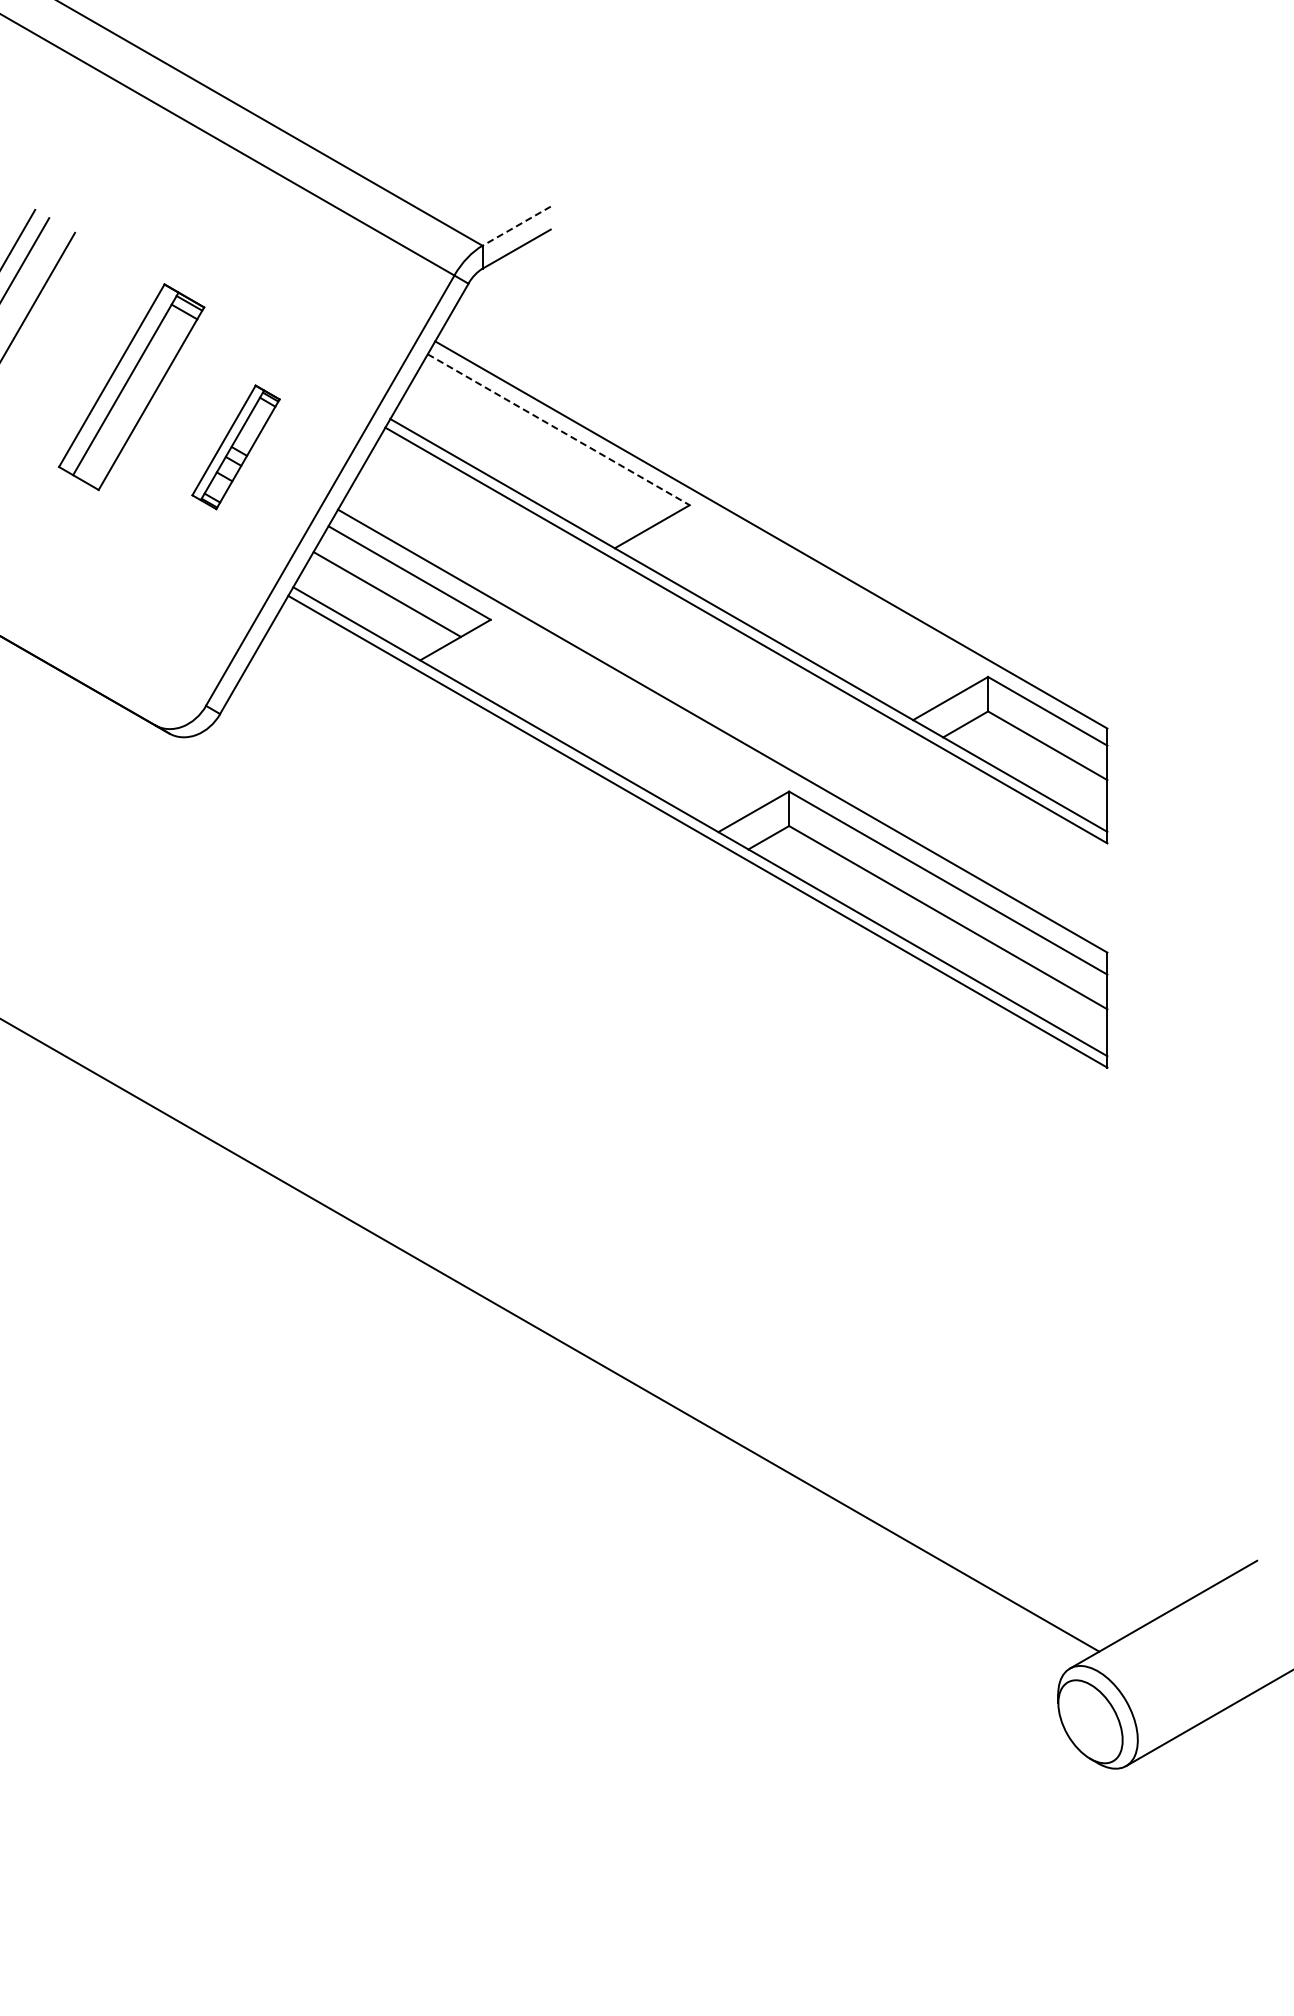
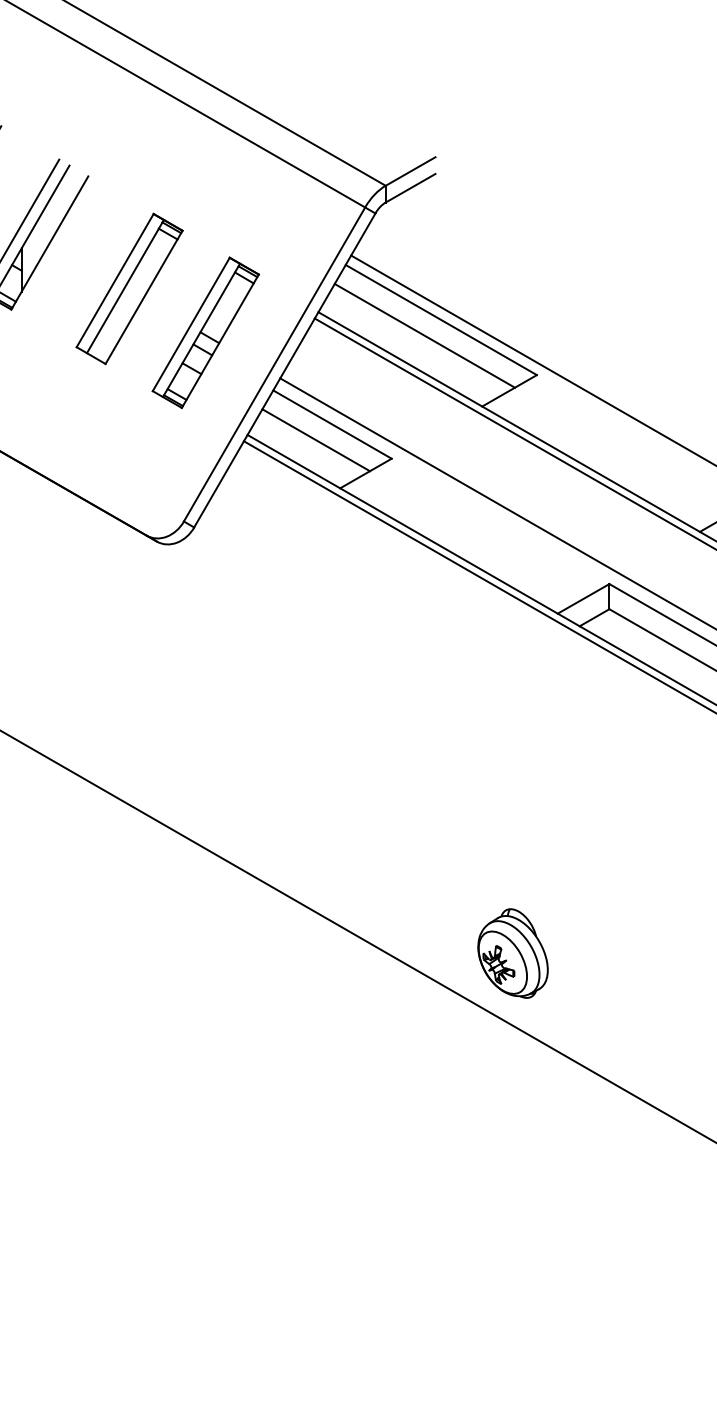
line: (516, 226) -> (410, 171), dashed -> solid
line: (559, 430) -> (441, 320), dashed -> solid
part: (235, 447) -> (205, 332), size x1.67
line: (535, 451) -> (424, 335), added
part: (656, 1297) -> (512, 953), added

